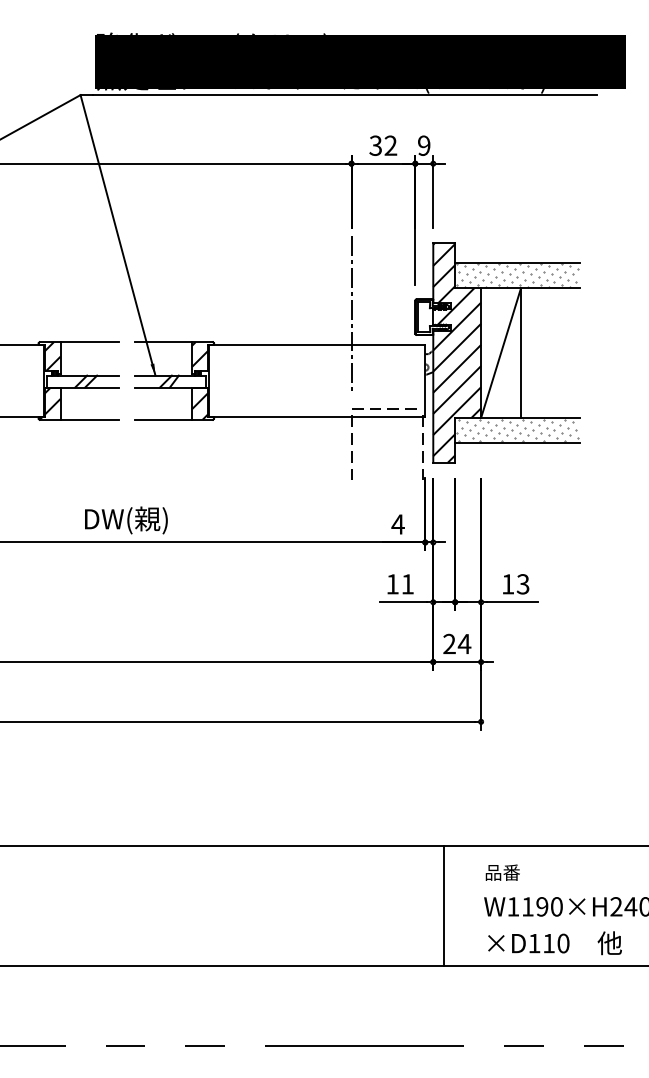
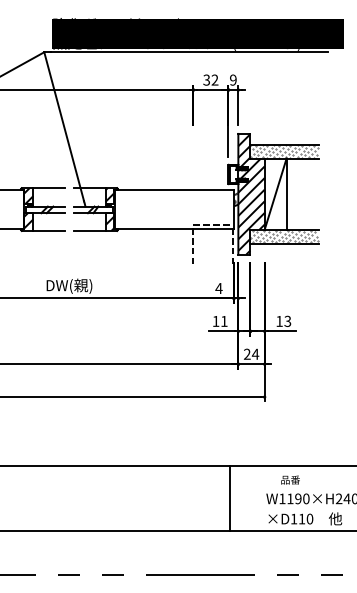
line: (351, 315) -> (193, 173), removed
text: (502, 871) -> (290, 479), moved
line: (444, 906) -> (230, 498), moved

